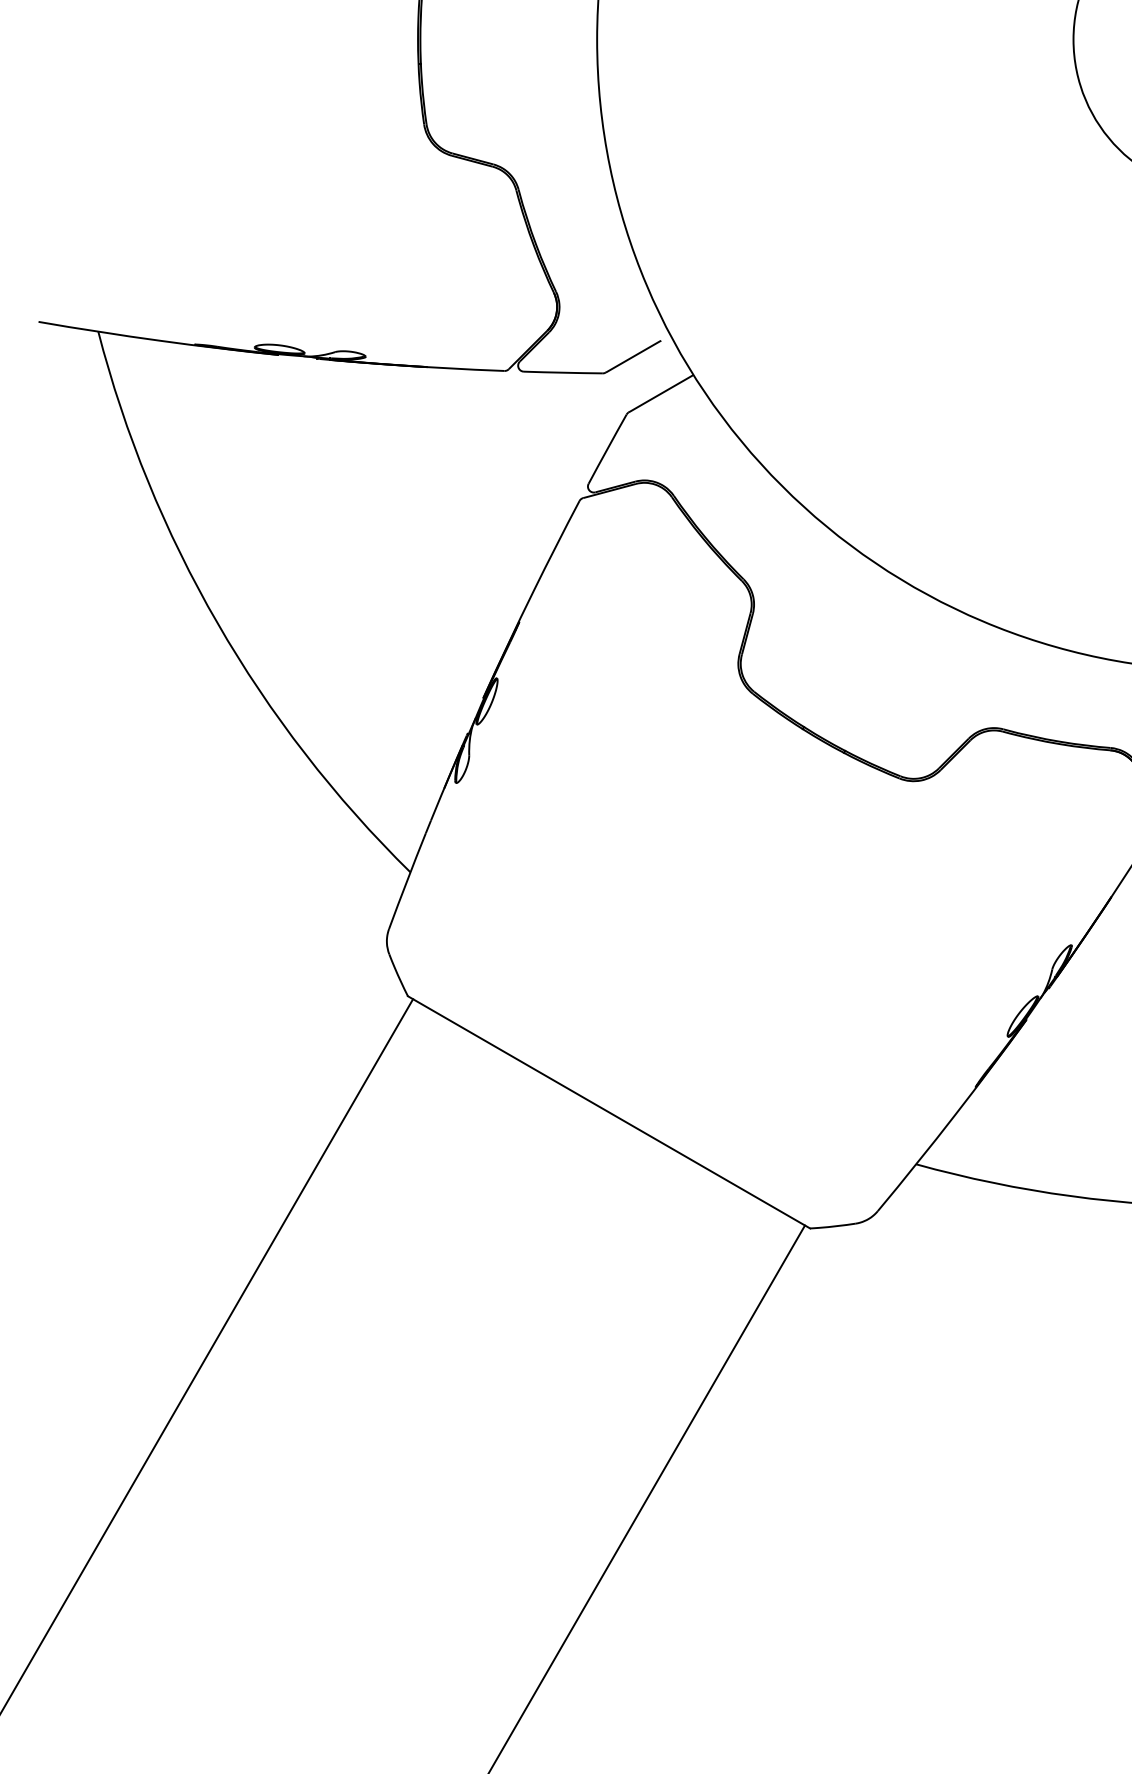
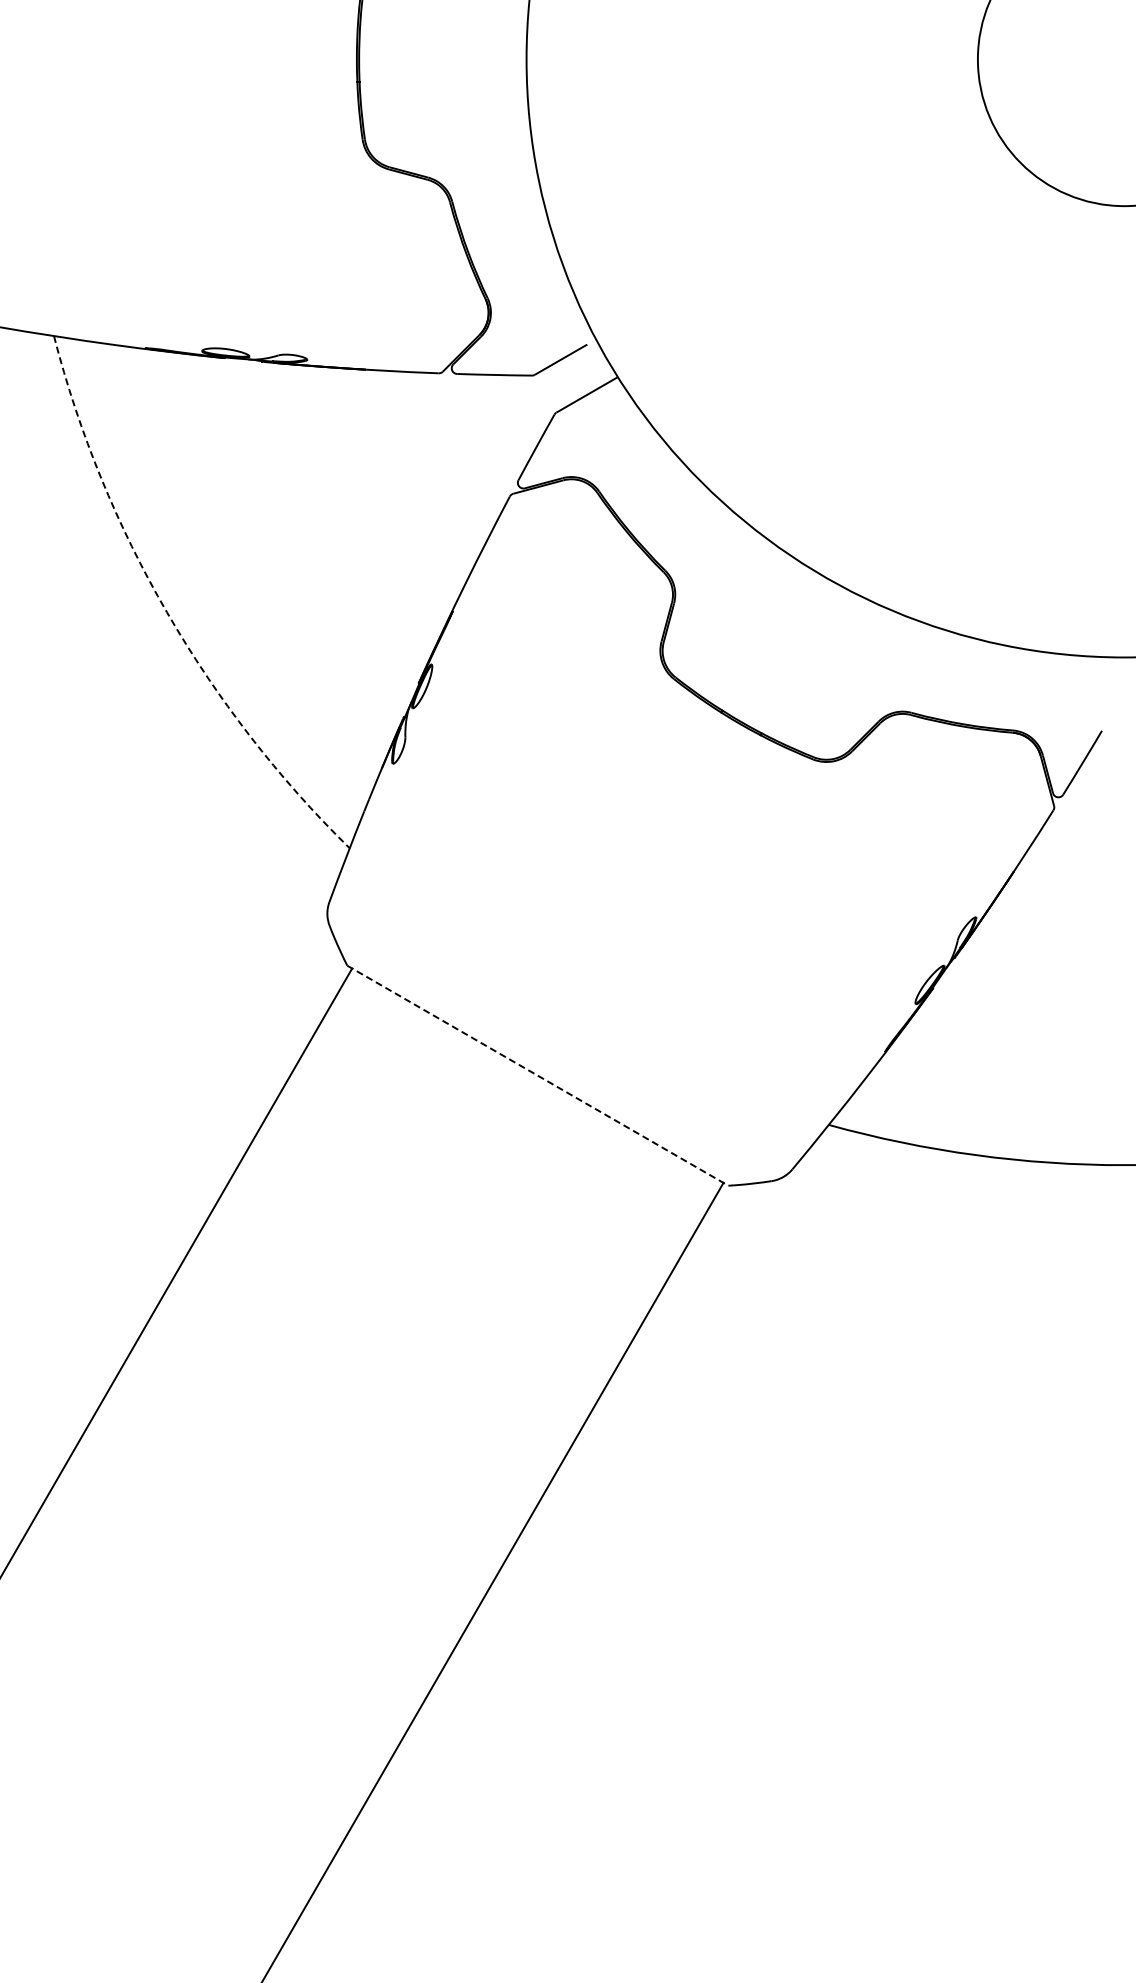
arc: (217, 623) -> (166, 612), solid -> dashed
line: (609, 1112) -> (538, 1075), solid -> dashed

